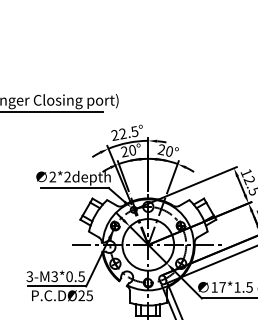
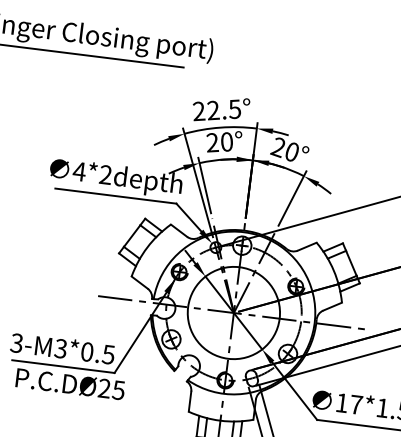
text: (52, 176) -> (79, 170), 2*2depth -> 4*2depth

